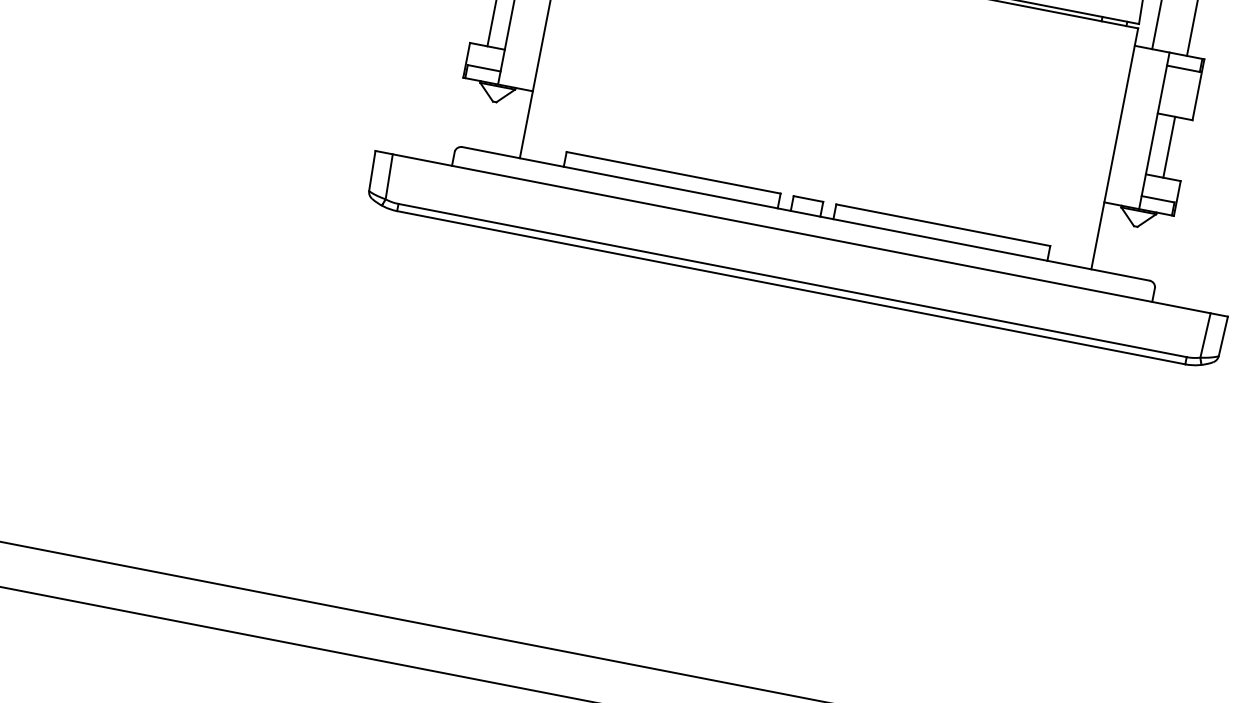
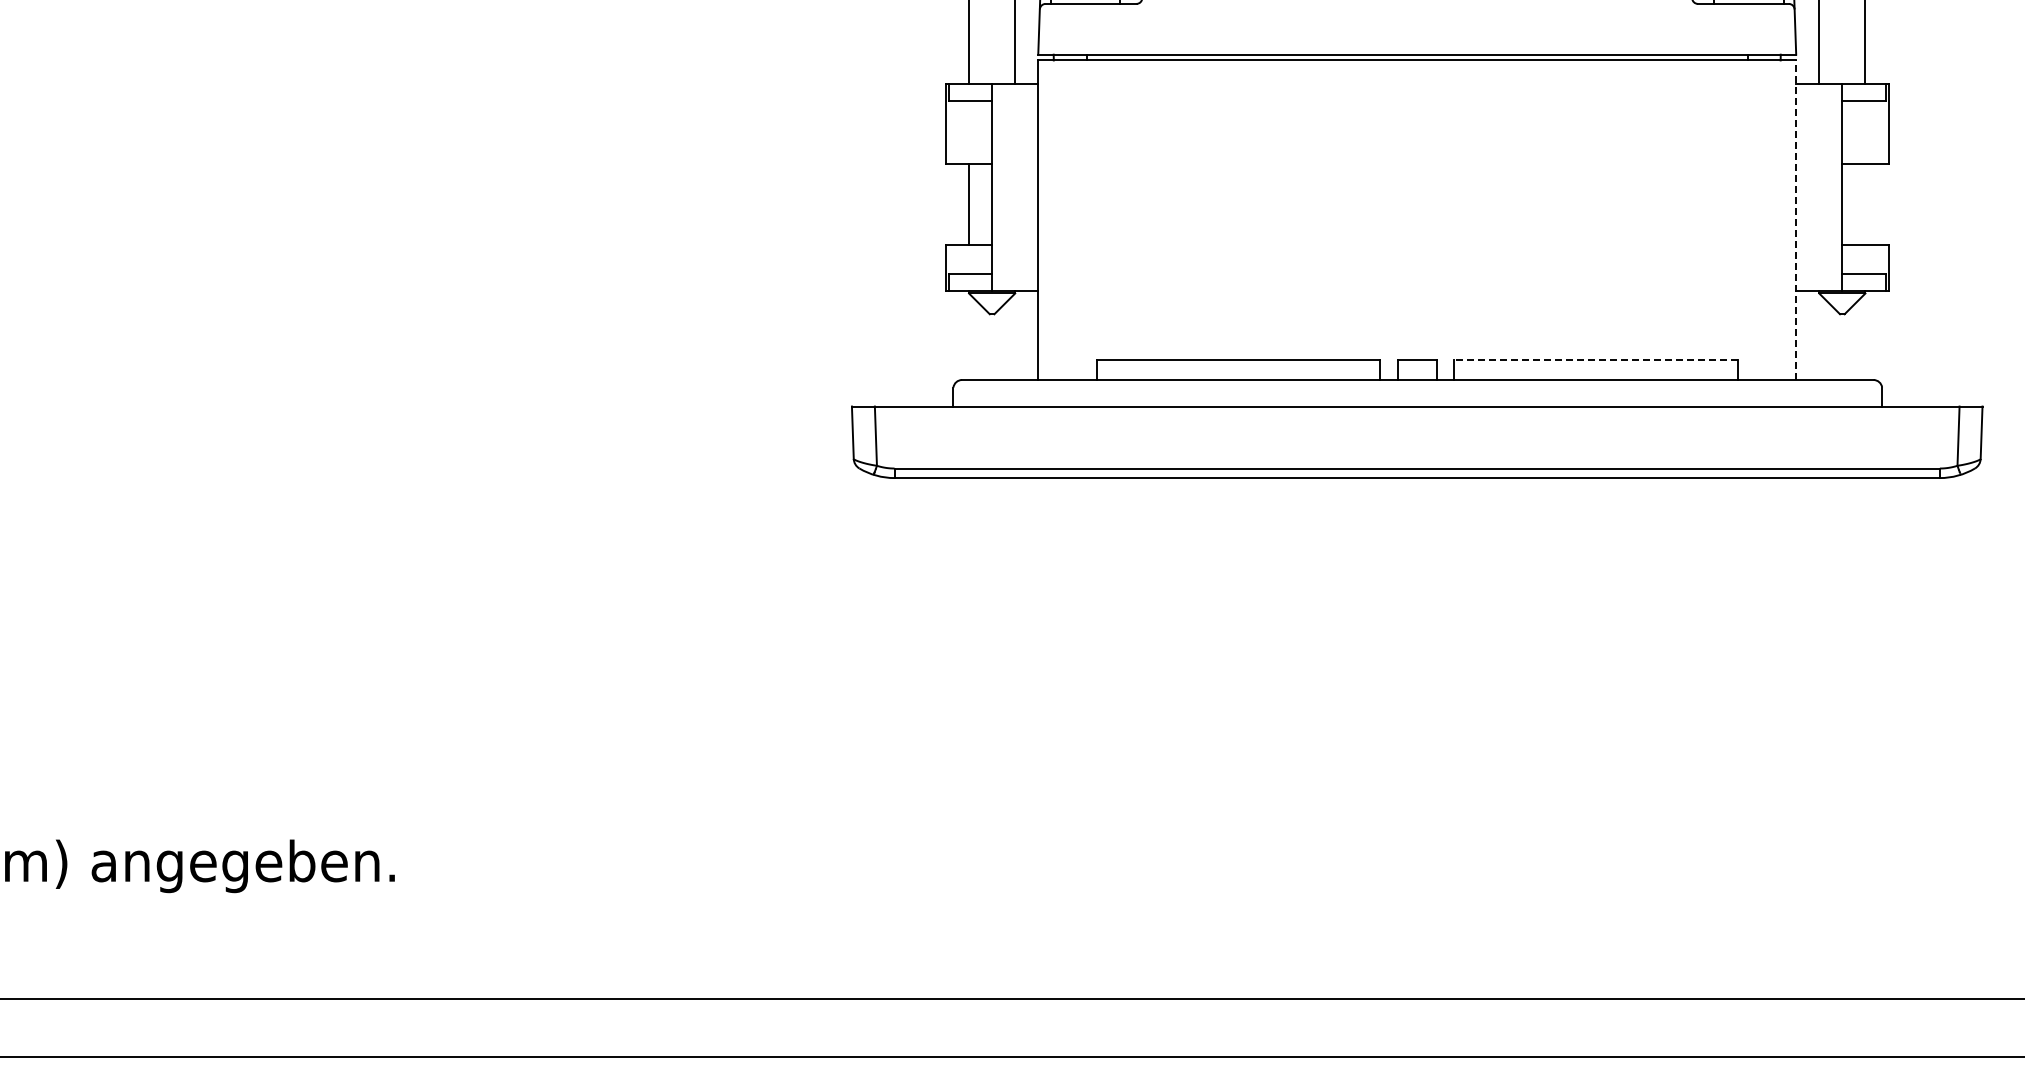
line: (1169, 147) -> (1865, 204), removed
line: (1114, 149) -> (1796, 220), solid -> dashed
line: (943, 225) -> (1596, 360), solid -> dashed

